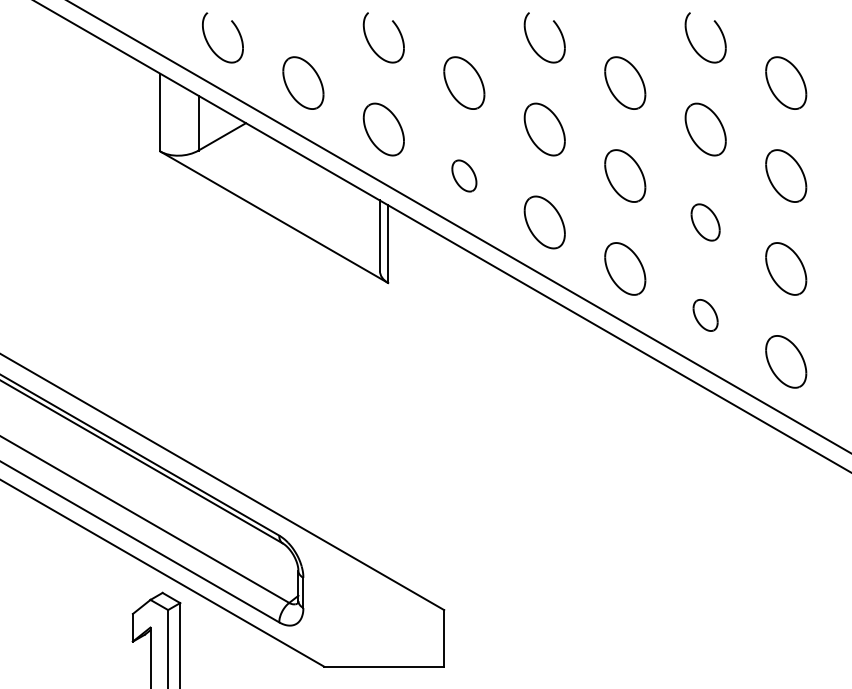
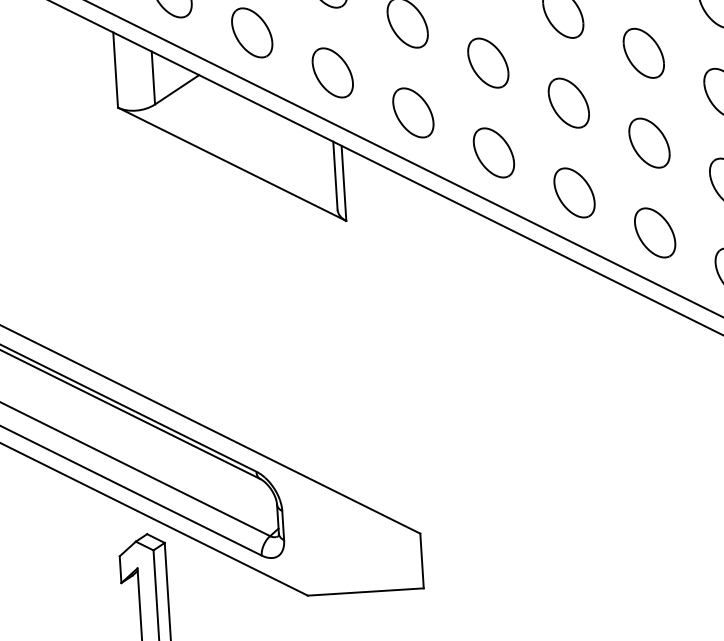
part: (464, 175) -> (413, 112), size x1.67
part: (705, 222) -> (649, 143), size x1.43
part: (705, 315) -> (654, 233), size x1.67

